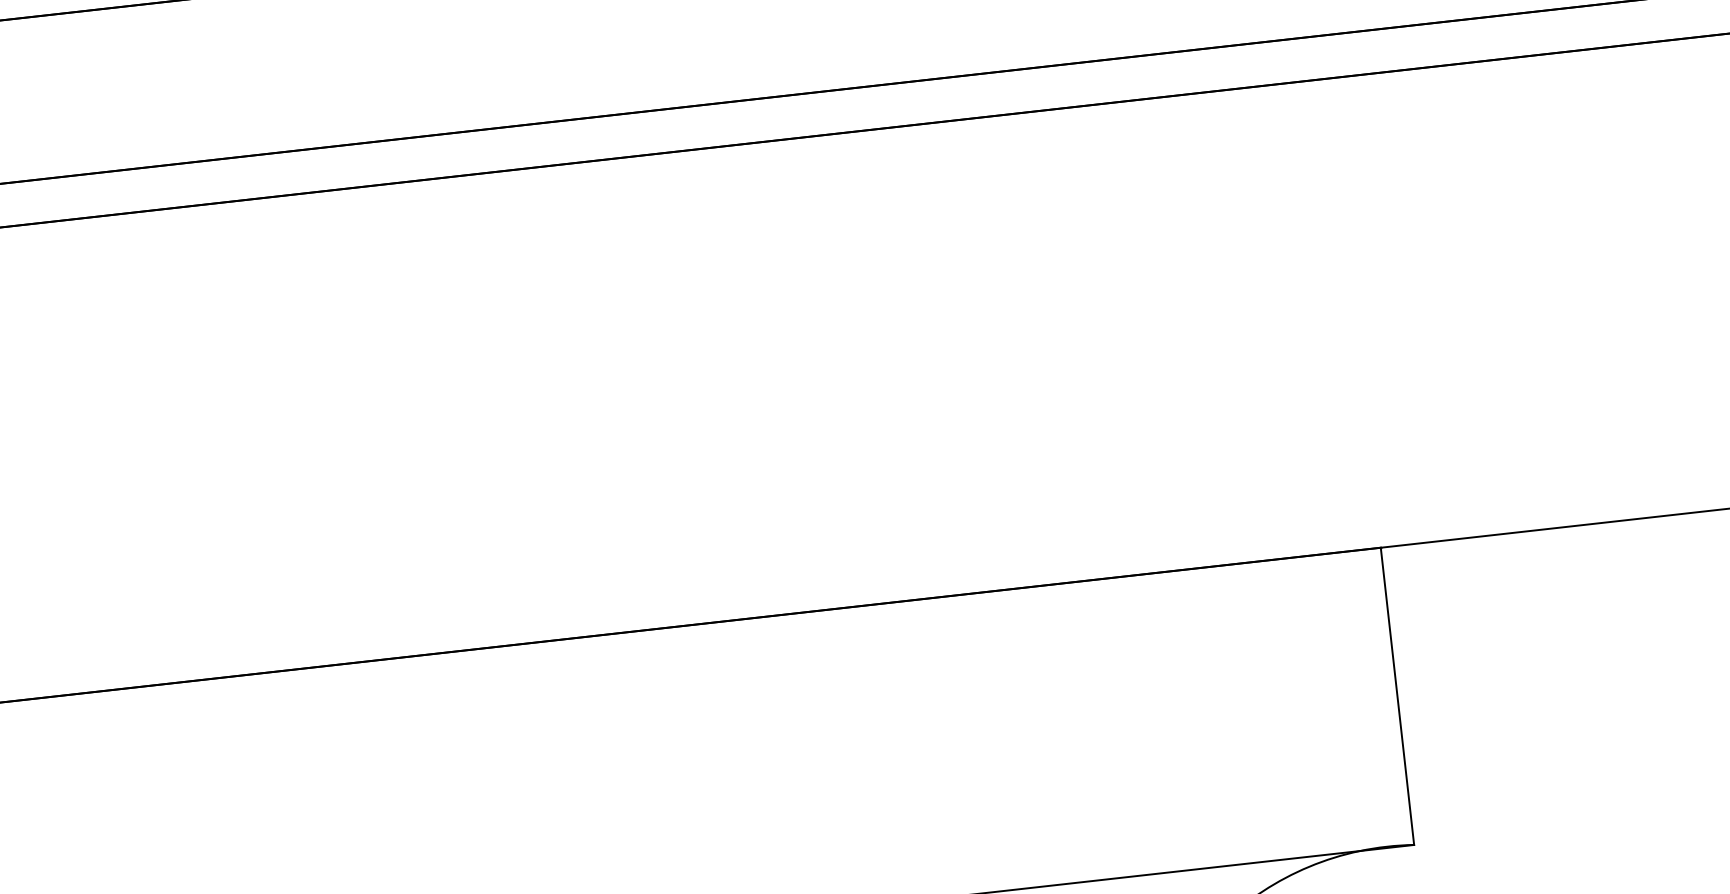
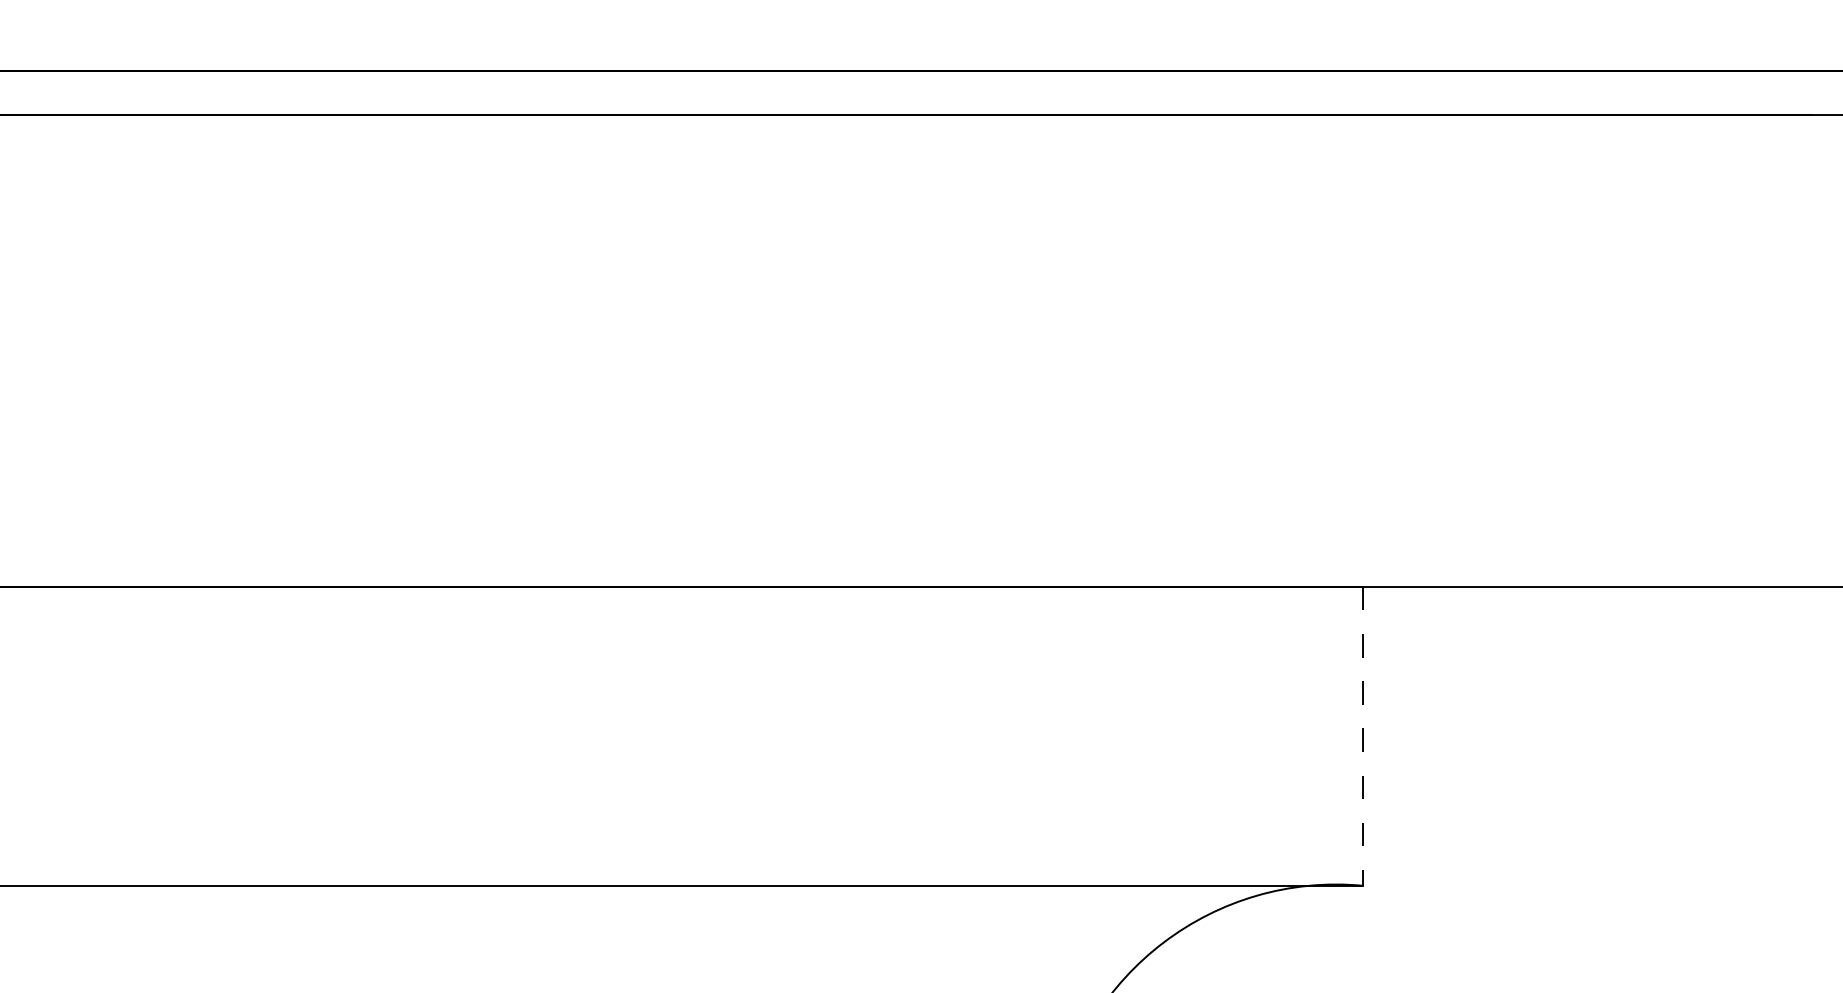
line: (1397, 696) -> (1363, 736), solid -> dashed

